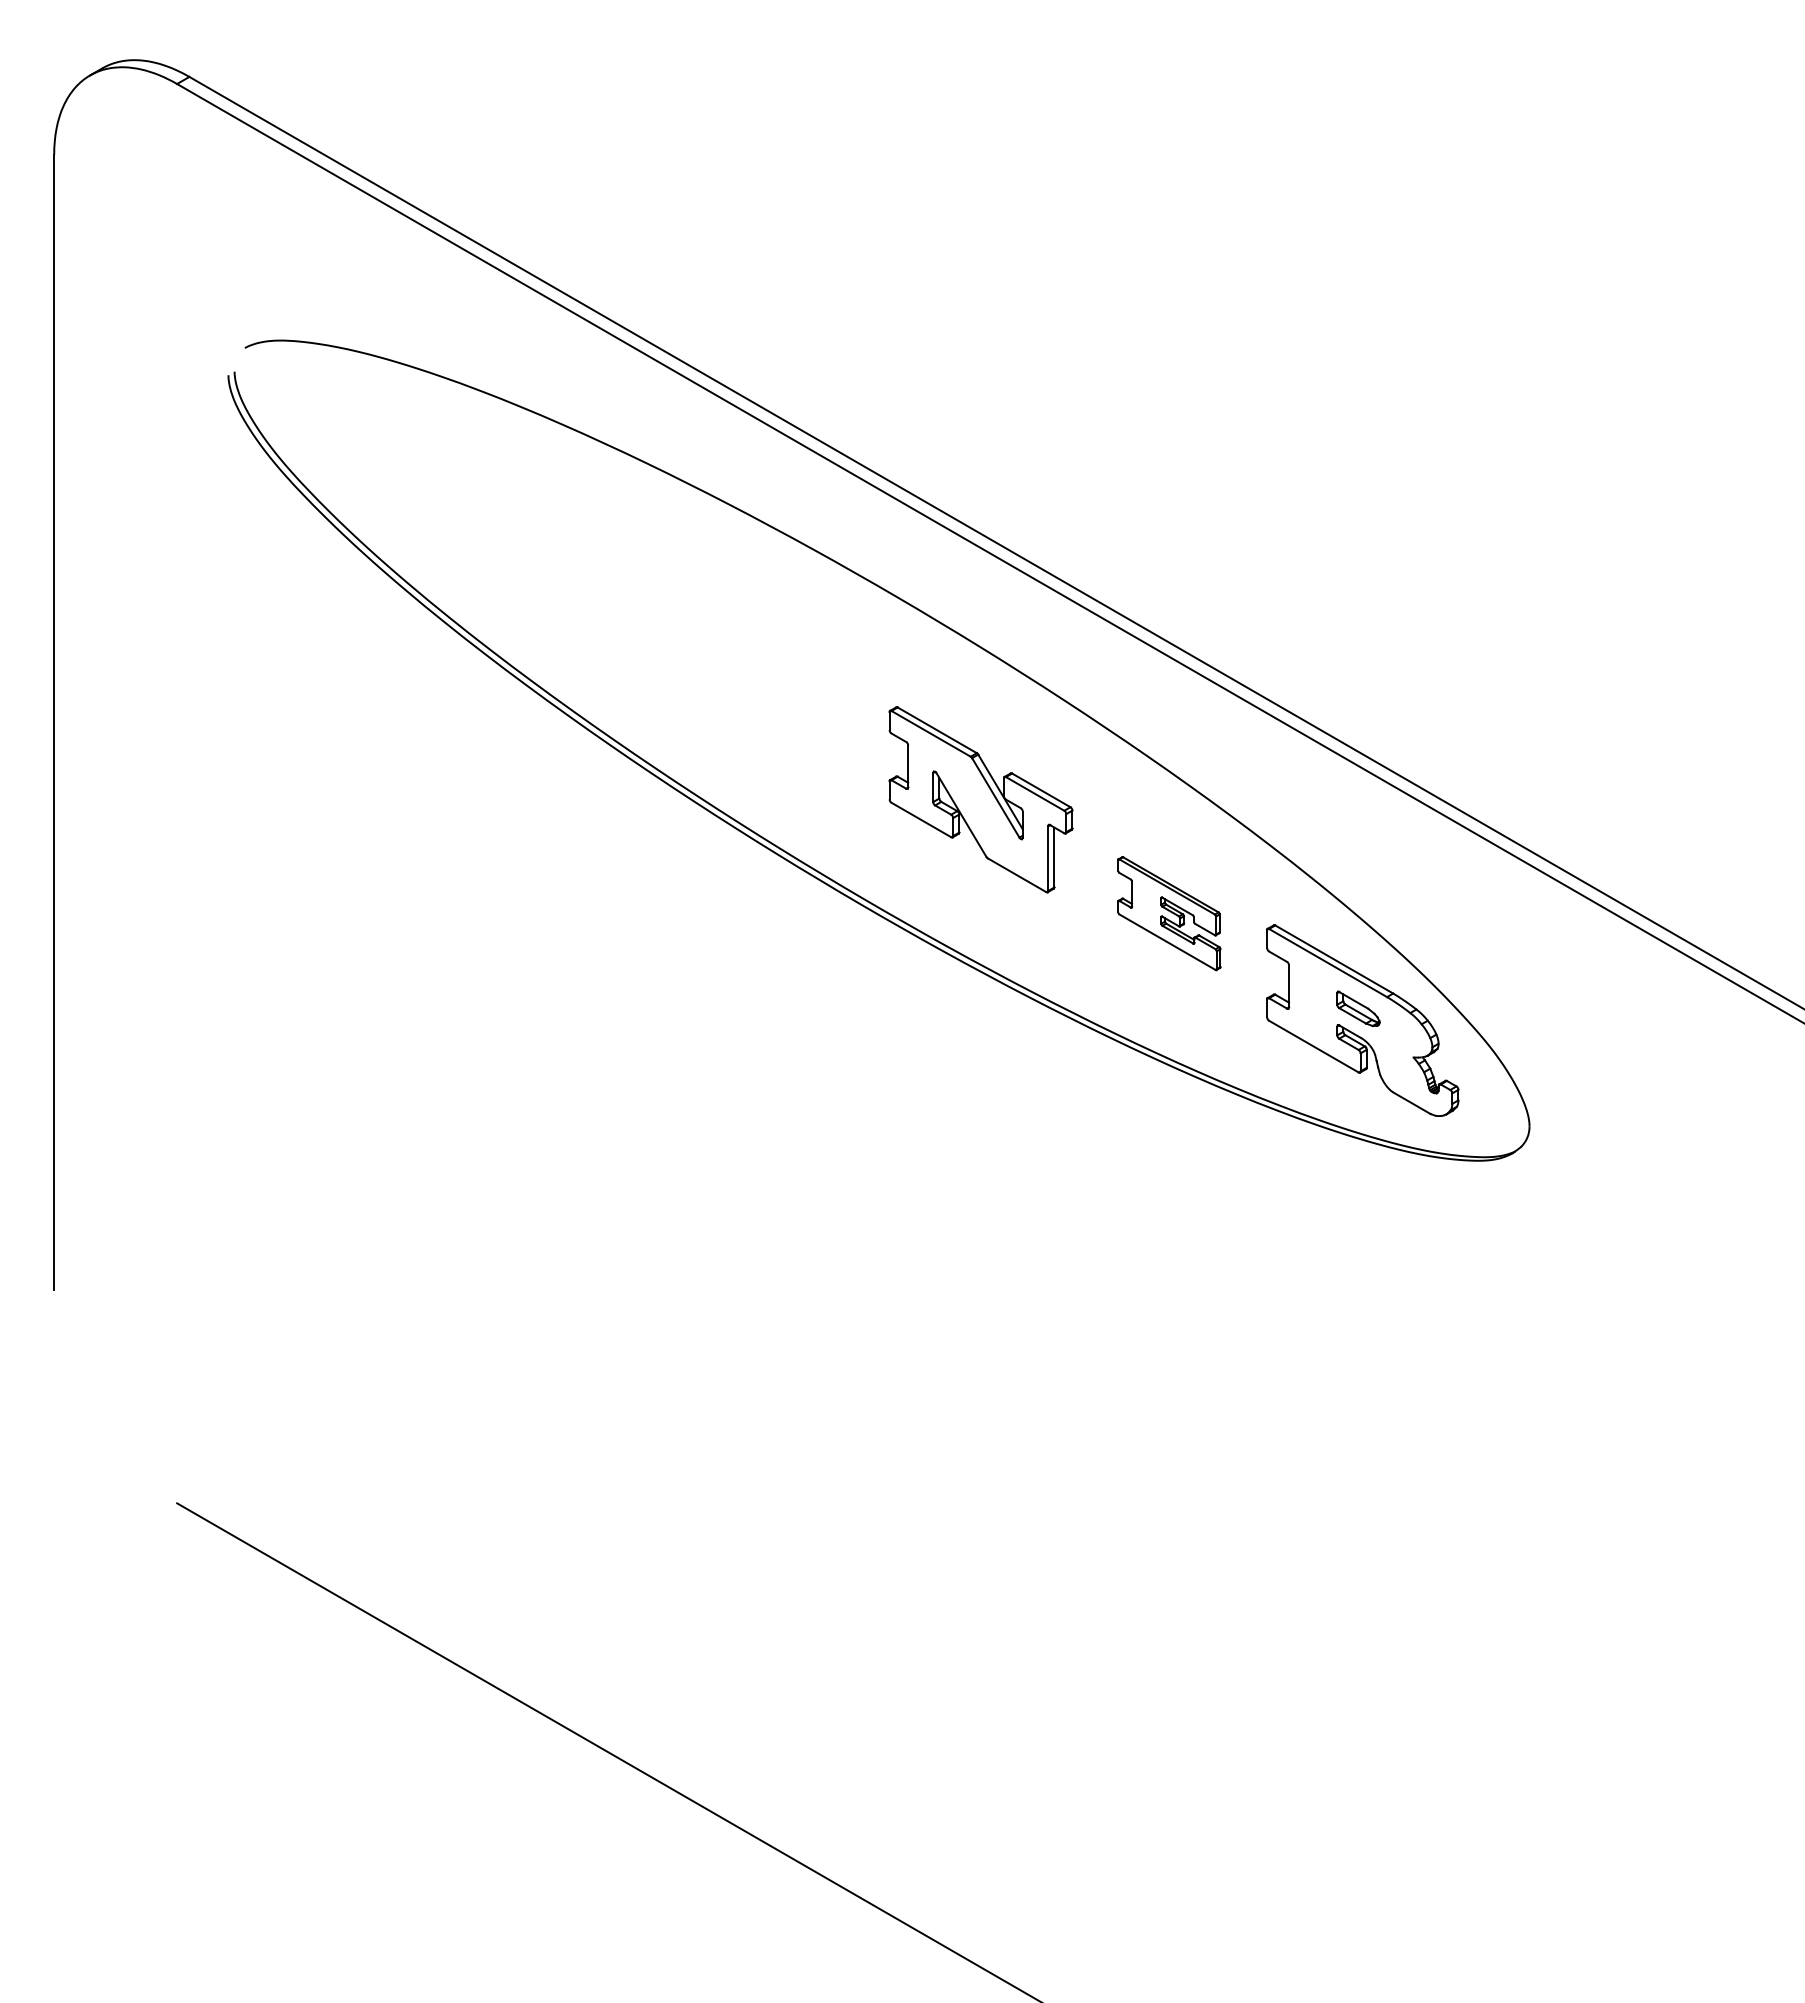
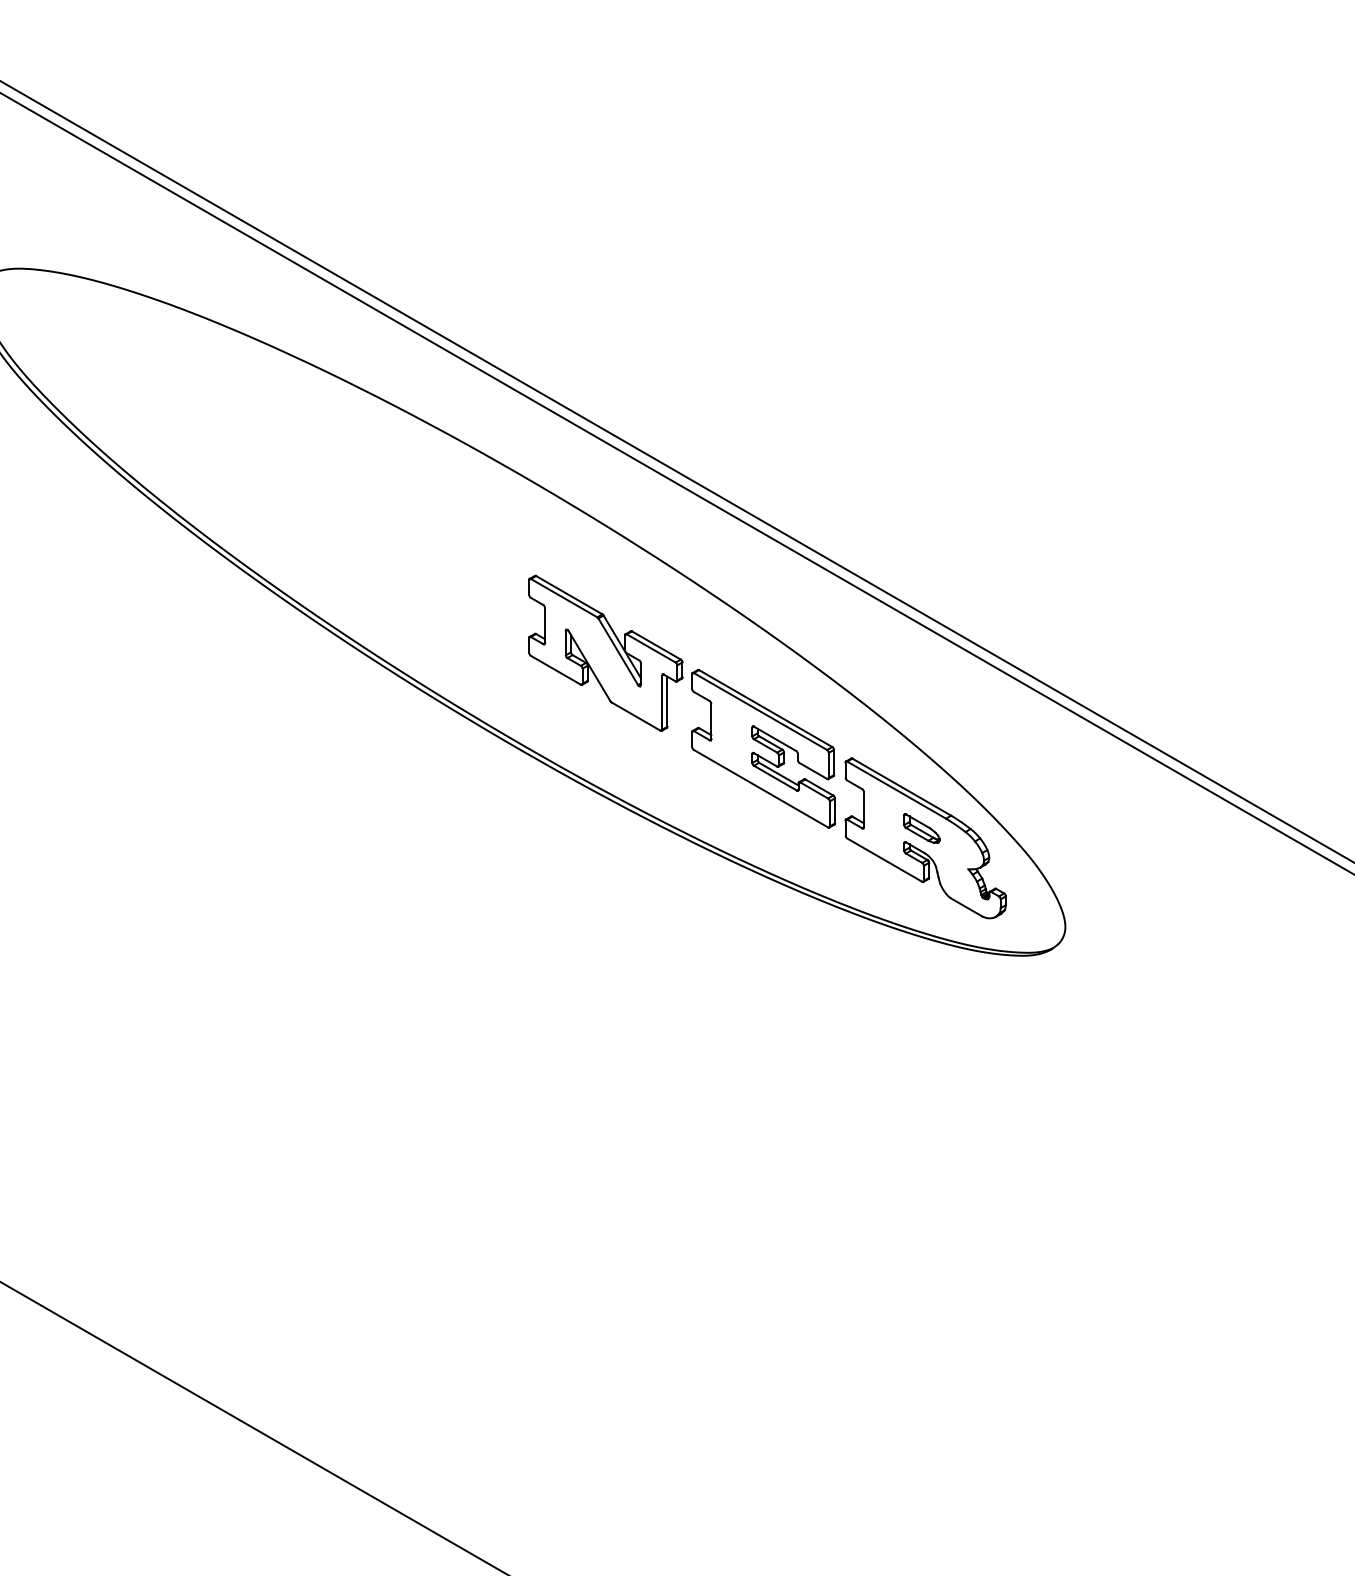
part: (1169, 913) -> (763, 748), size x1.67

